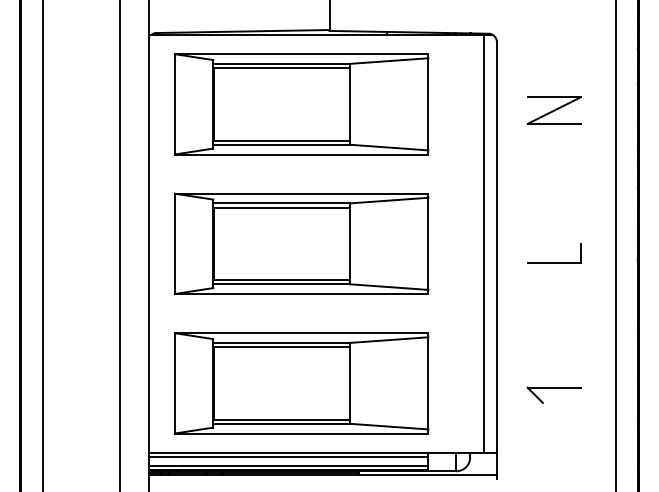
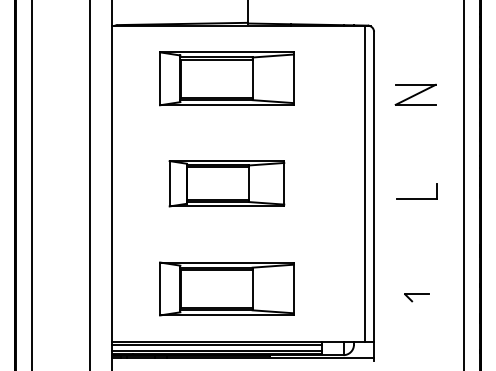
part: (301, 104) -> (226, 78), size x0.7
part: (553, 110) -> (415, 94), moved
part: (301, 243) -> (226, 183), size x0.6
part: (301, 383) -> (226, 289), size x0.7
part: (553, 394) -> (416, 297), size x0.6

